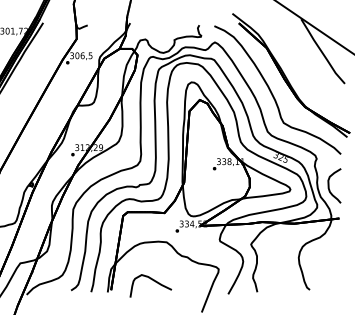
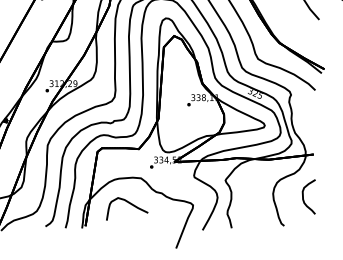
curve: (329, 185) -> (303, 196), moved
curve: (153, 281) -> (129, 204), moved

